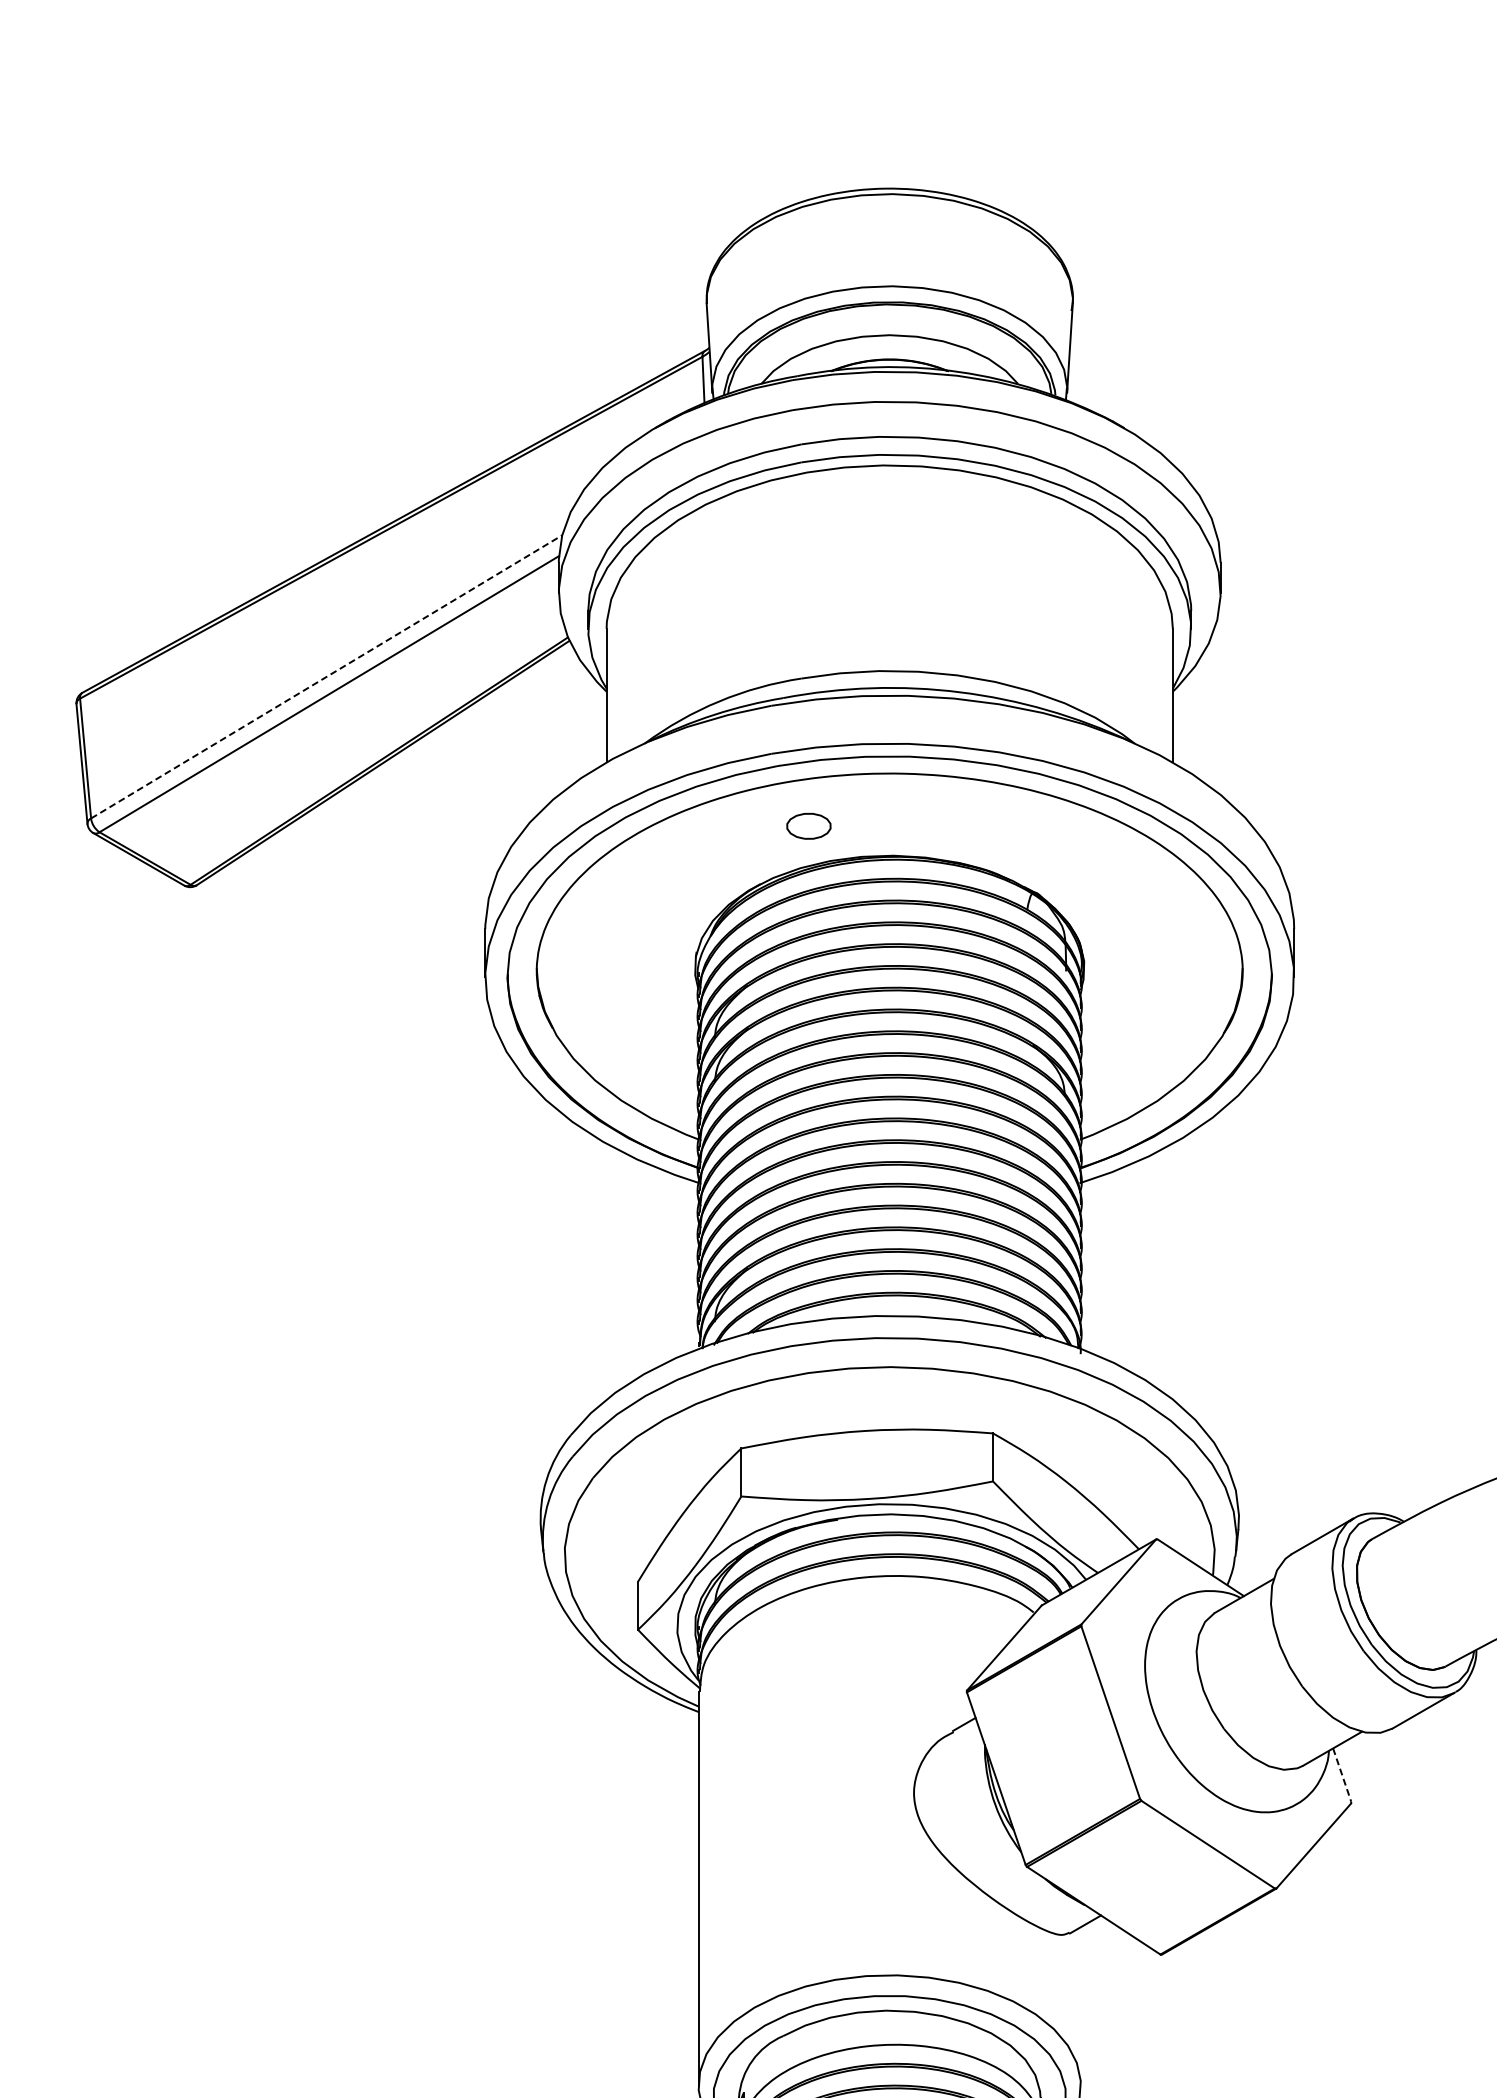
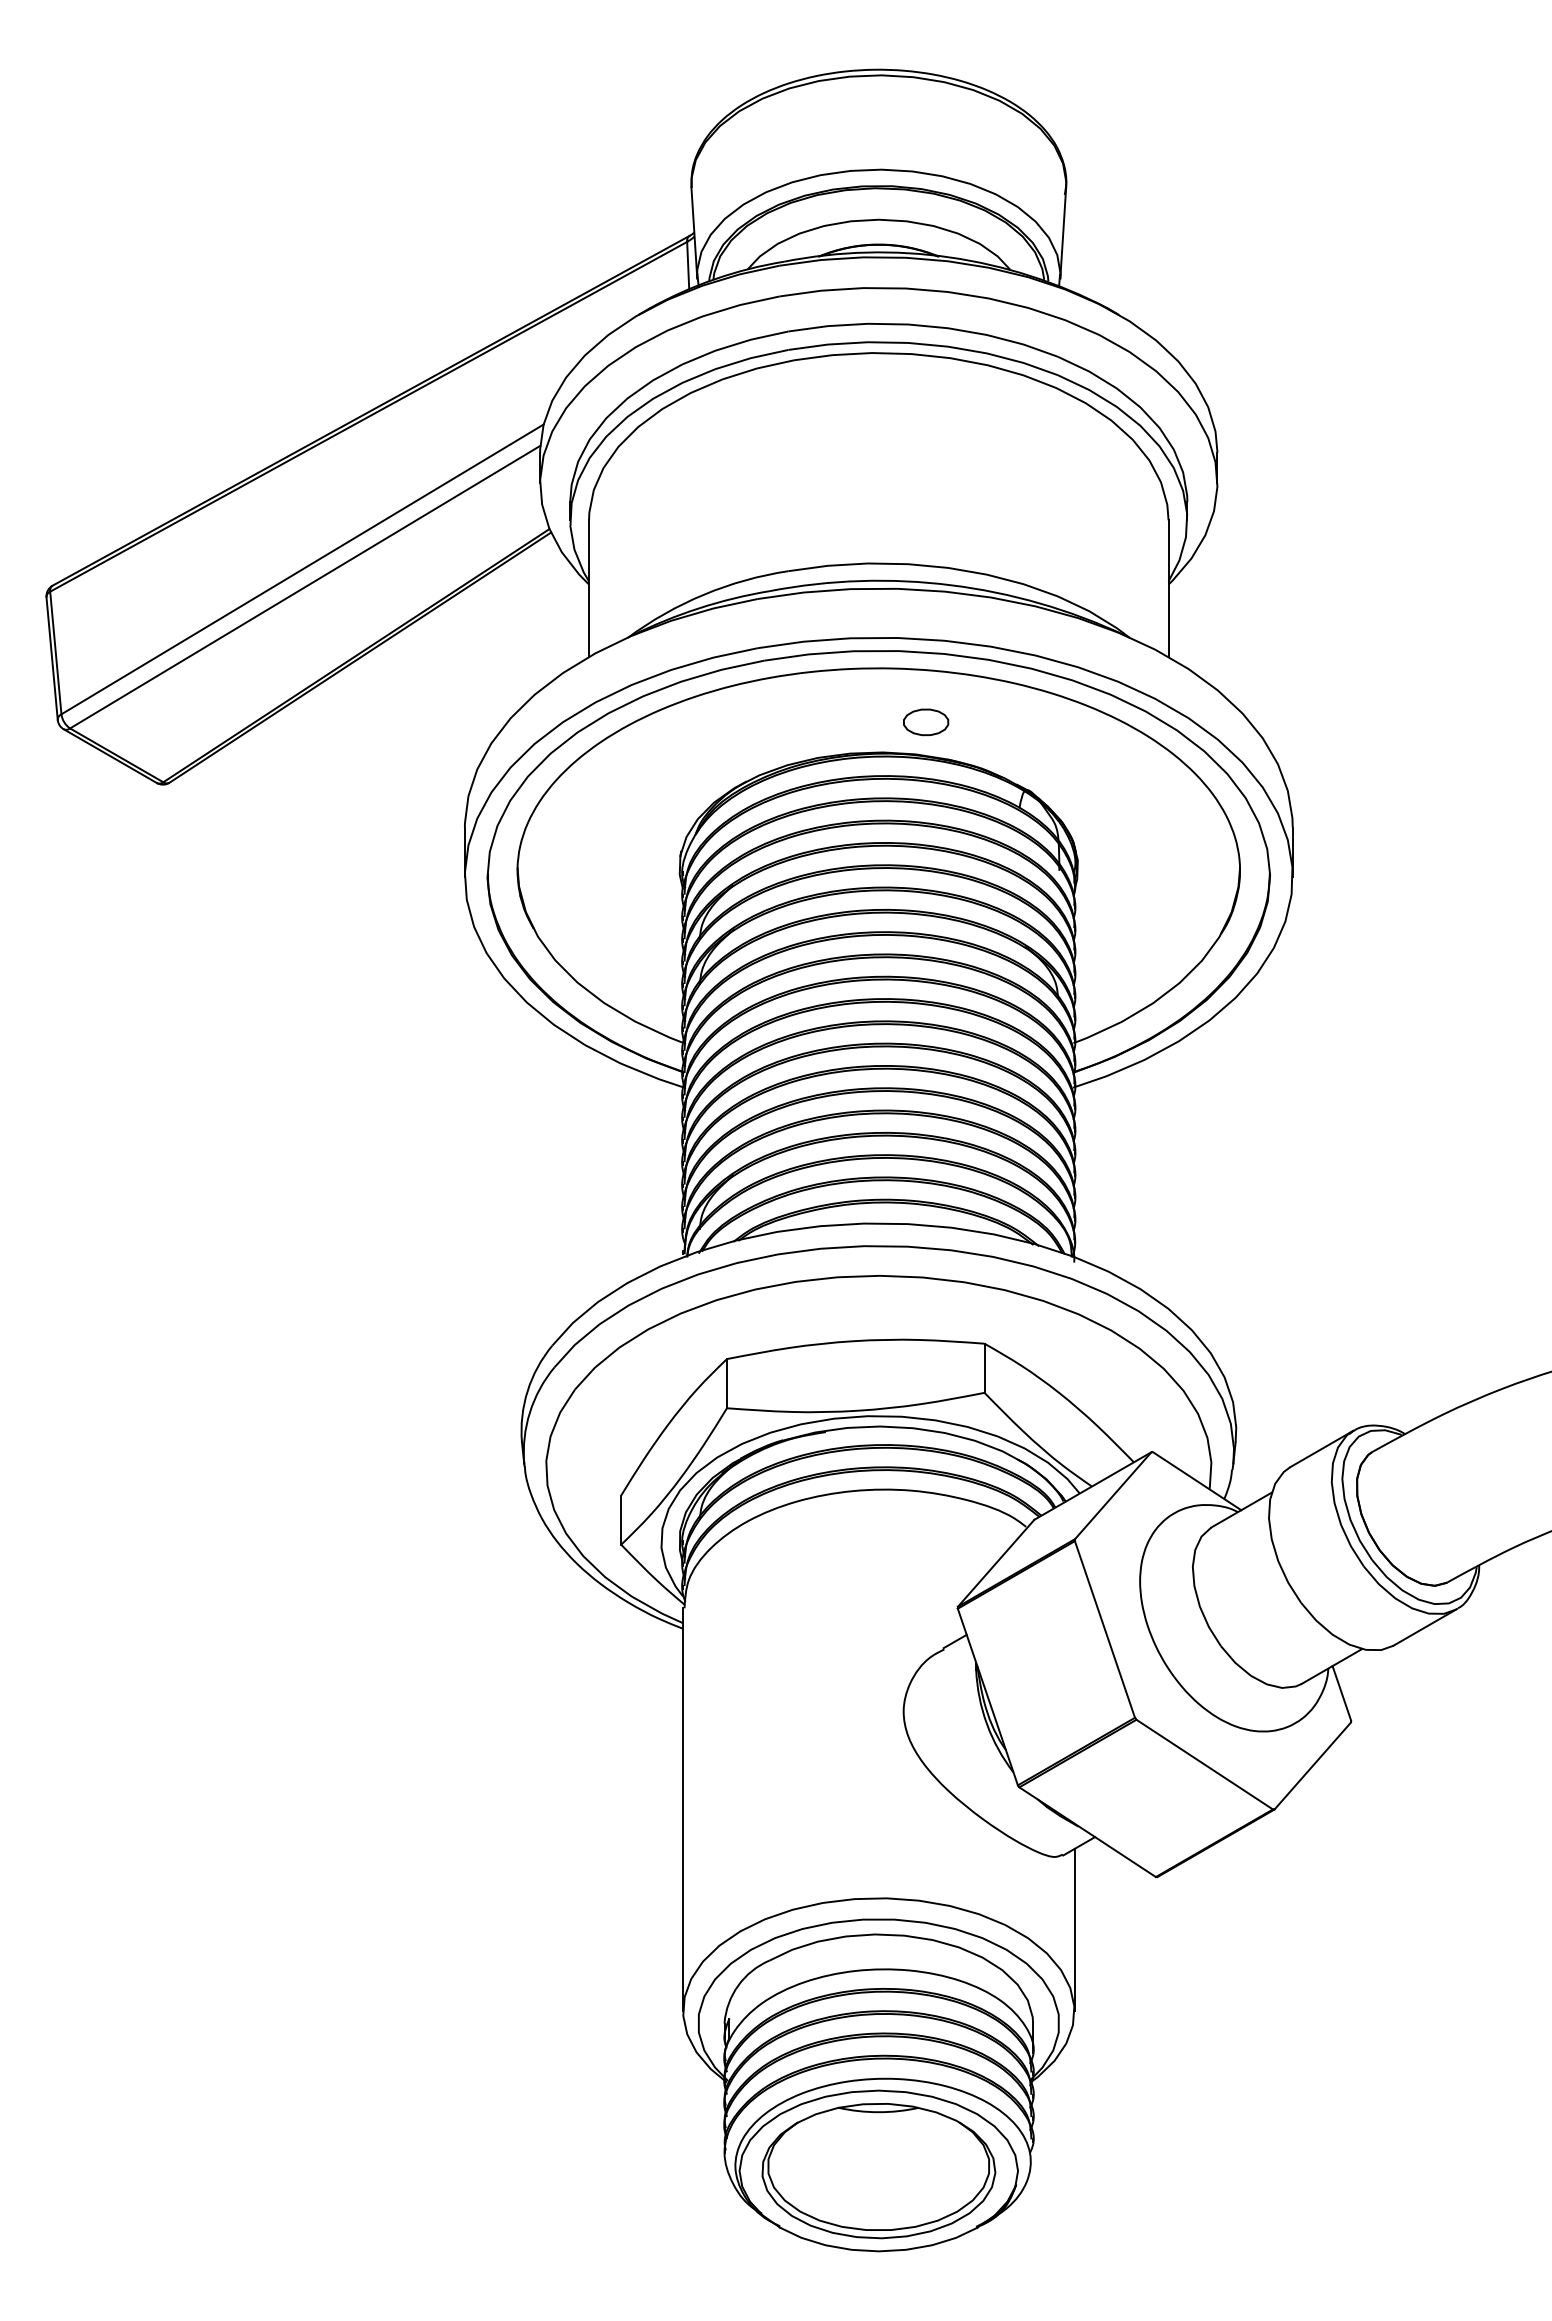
line: (326, 676) -> (302, 569), dashed -> solid
part: (809, 826) -> (926, 722), moved
line: (1341, 1775) -> (1341, 1693), dashed -> solid
line: (1080, 2005) -> (1074, 1929), added

